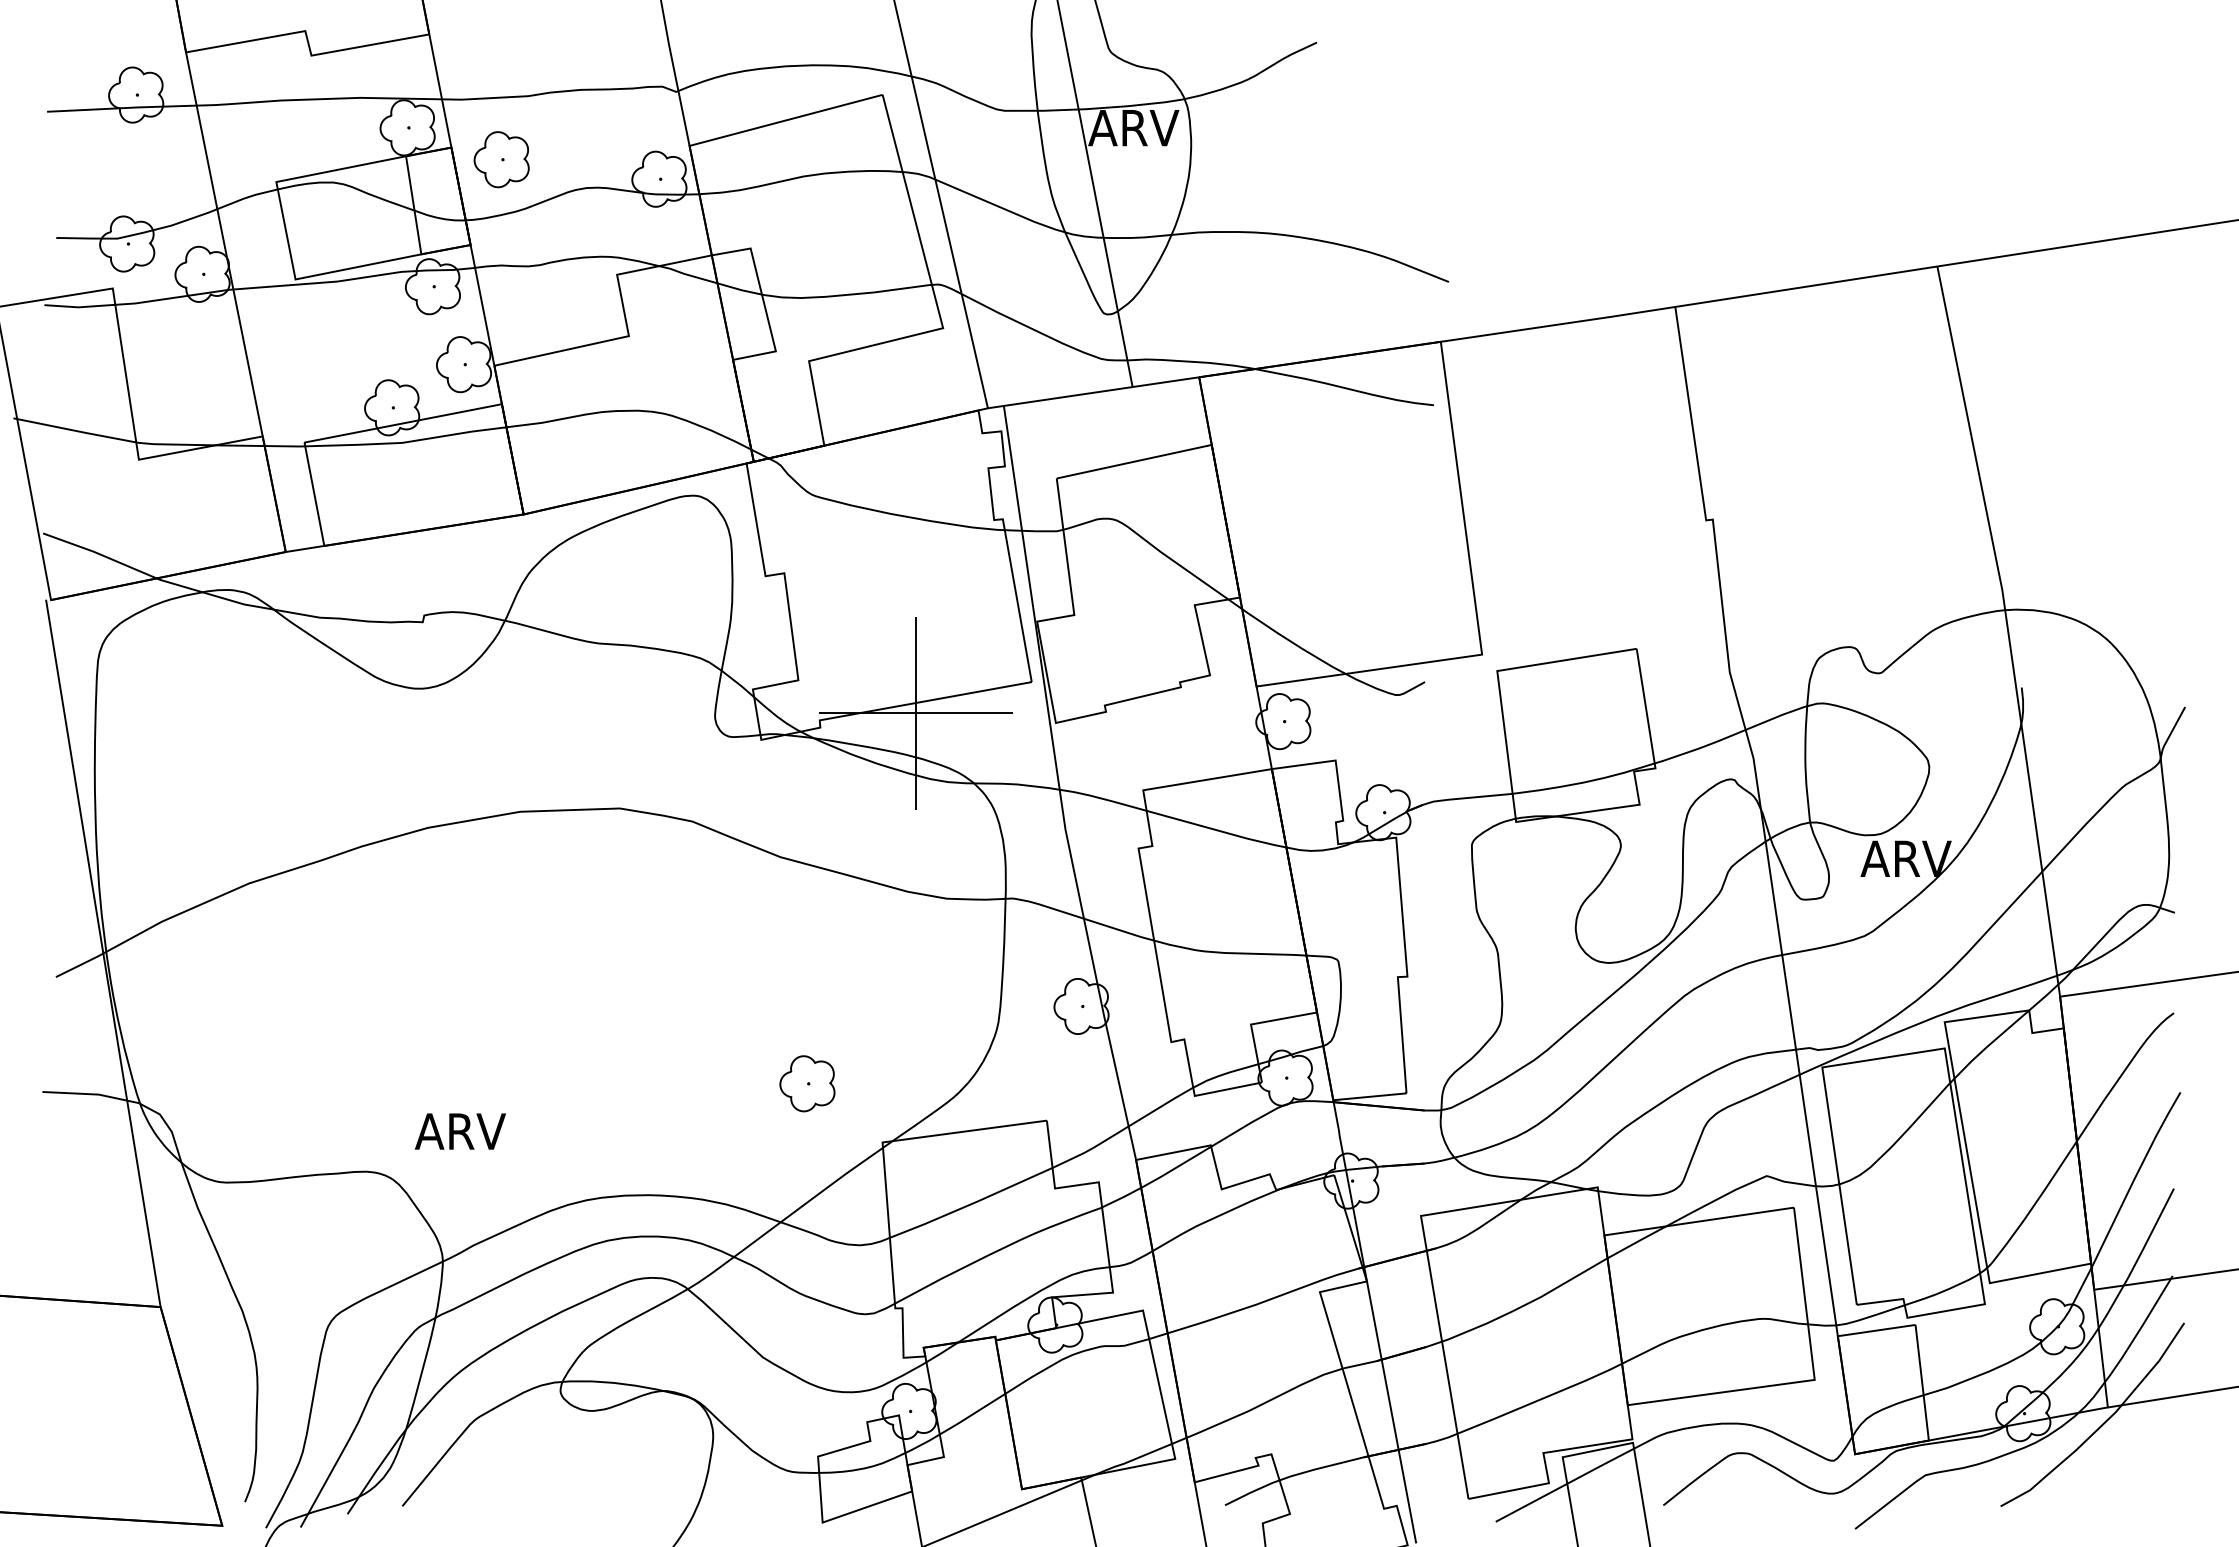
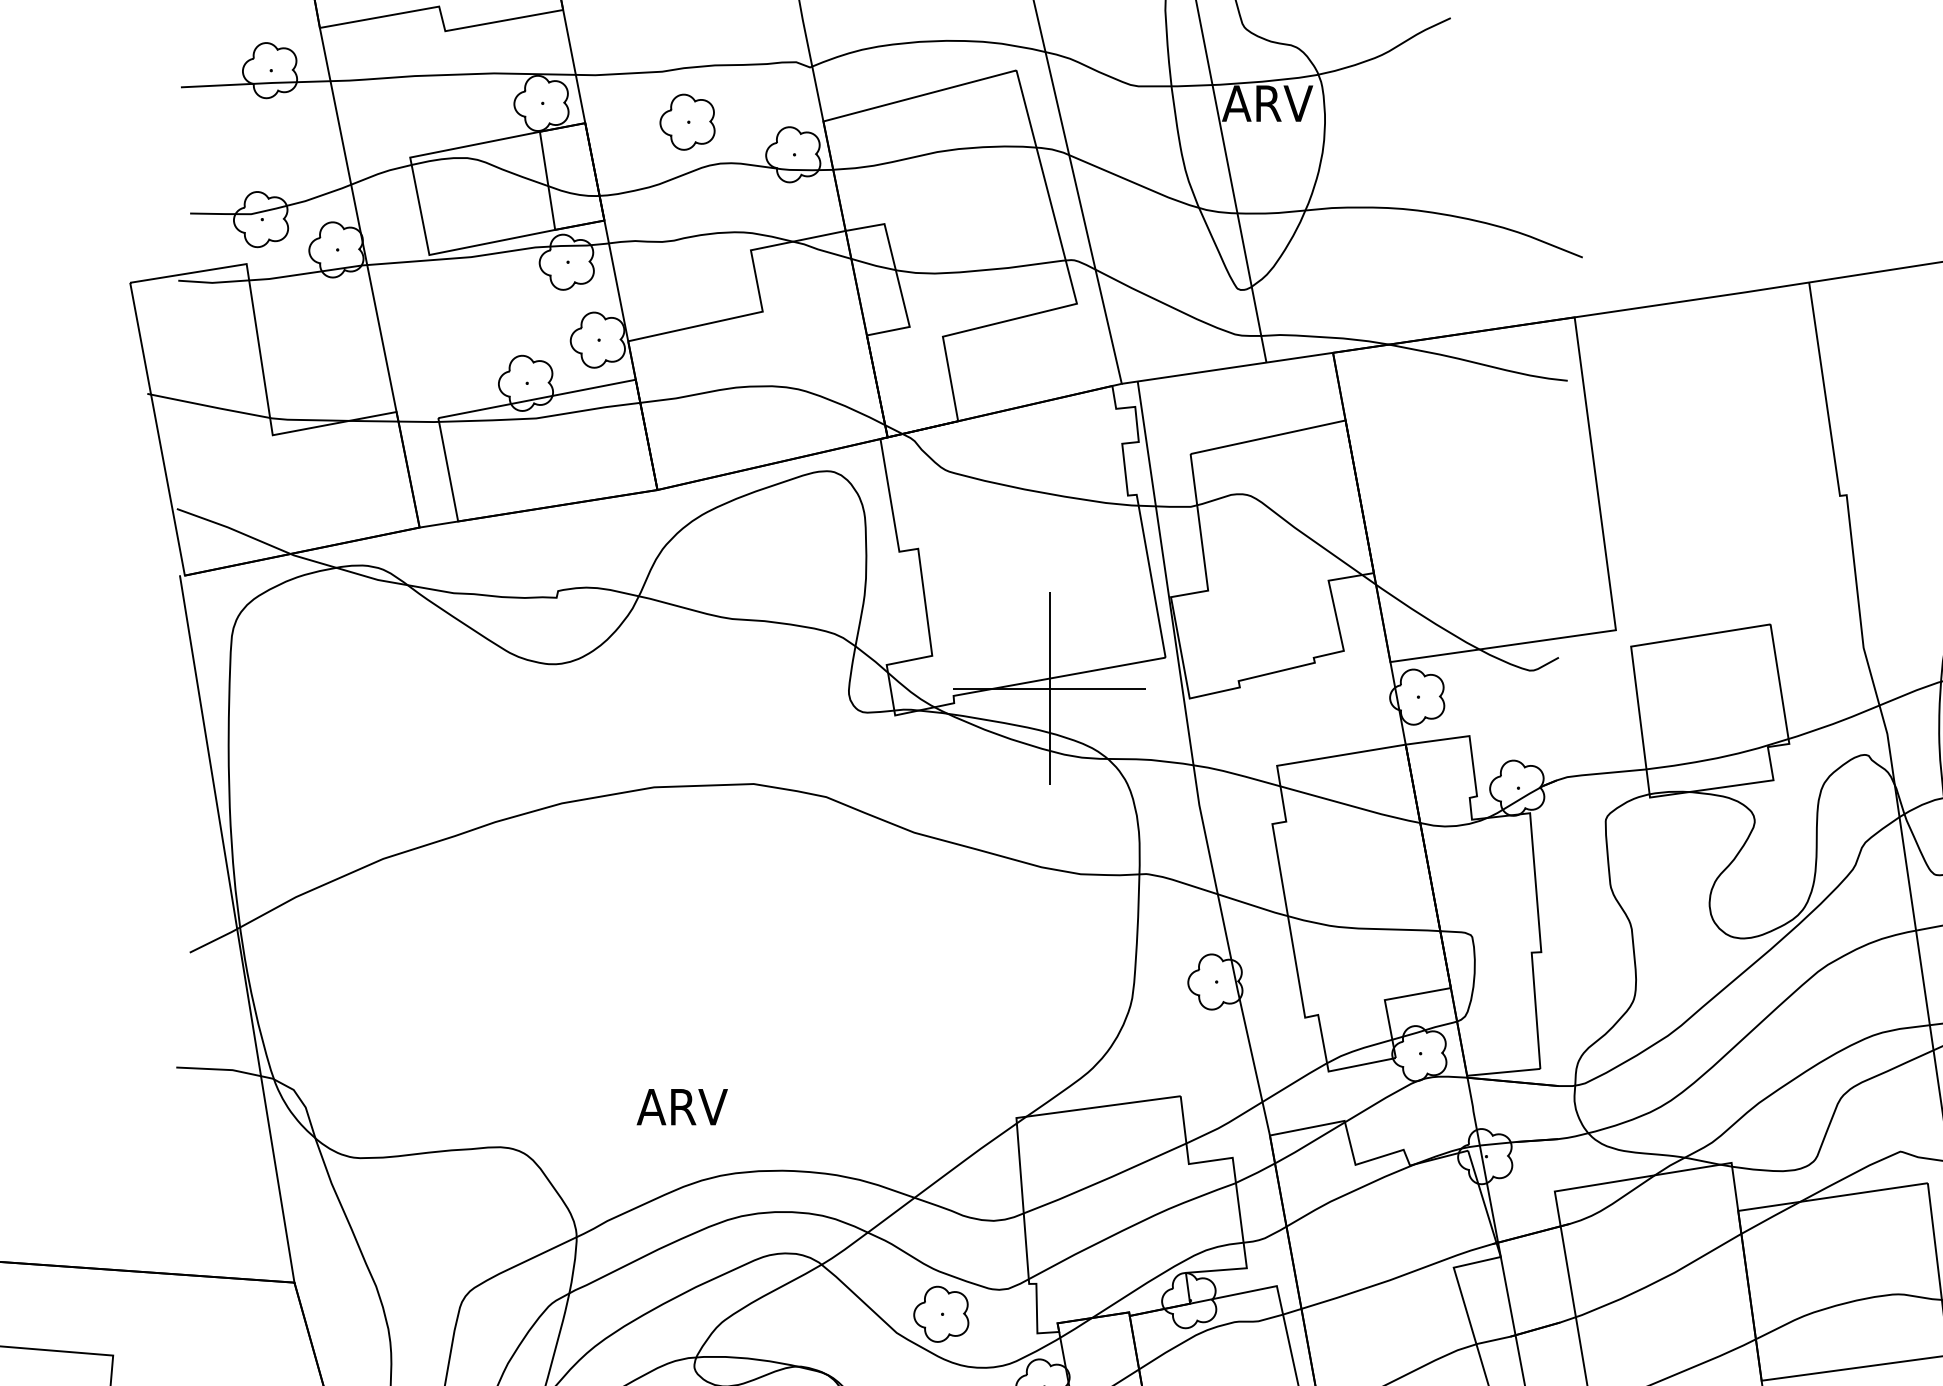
part: (501, 159) -> (687, 122), moved
part: (807, 1083) -> (941, 1314), moved
text: (459, 1131) -> (681, 1107), moved

